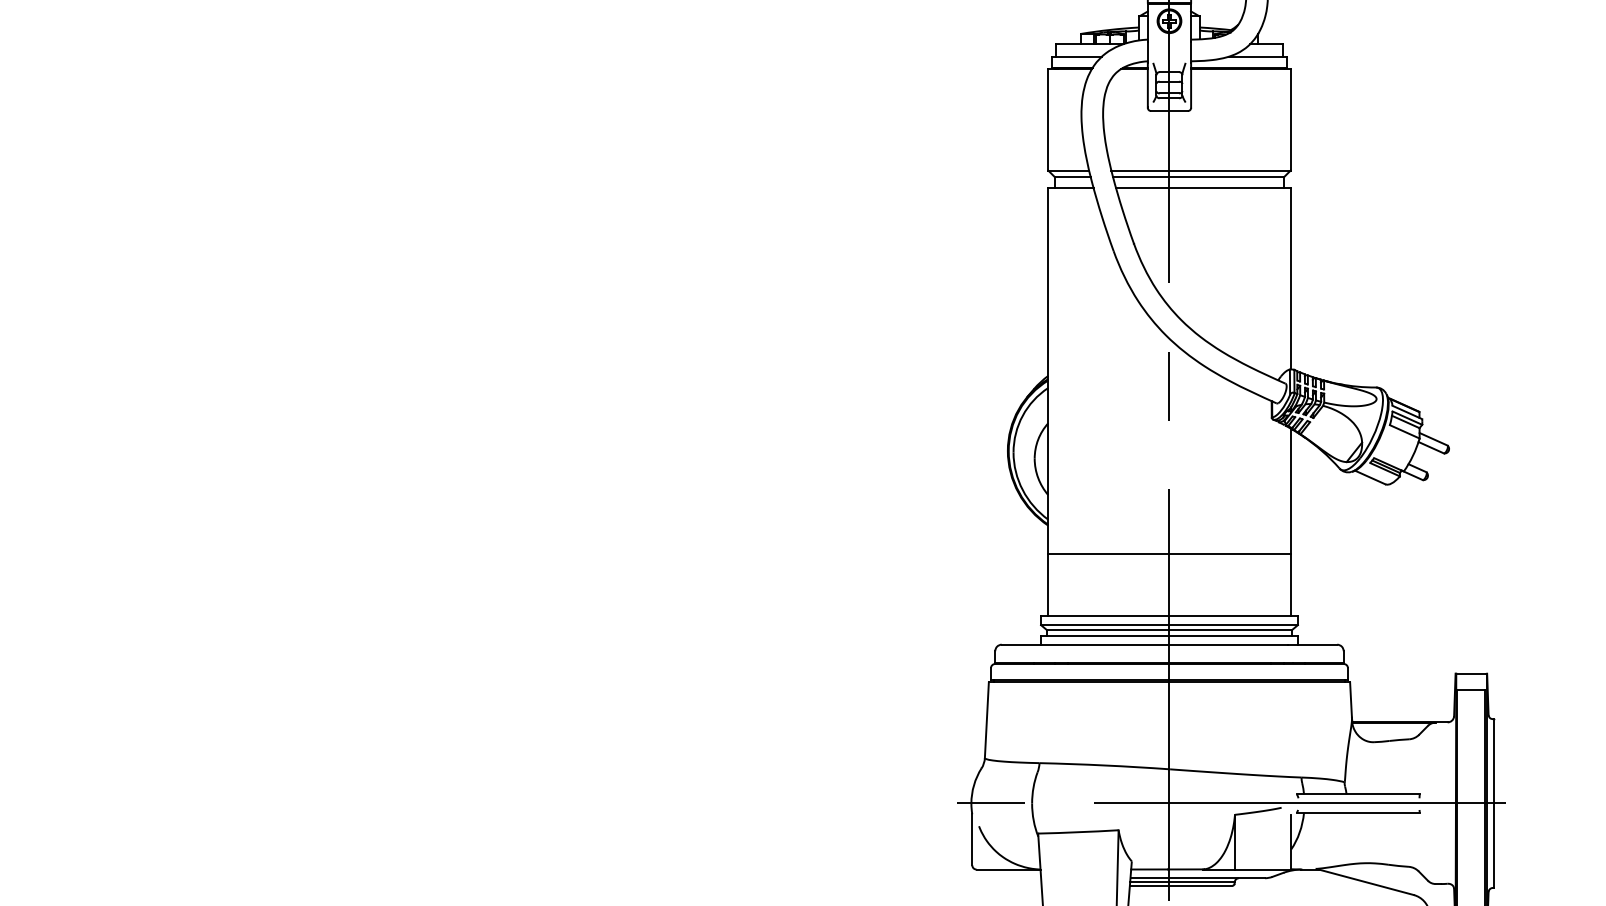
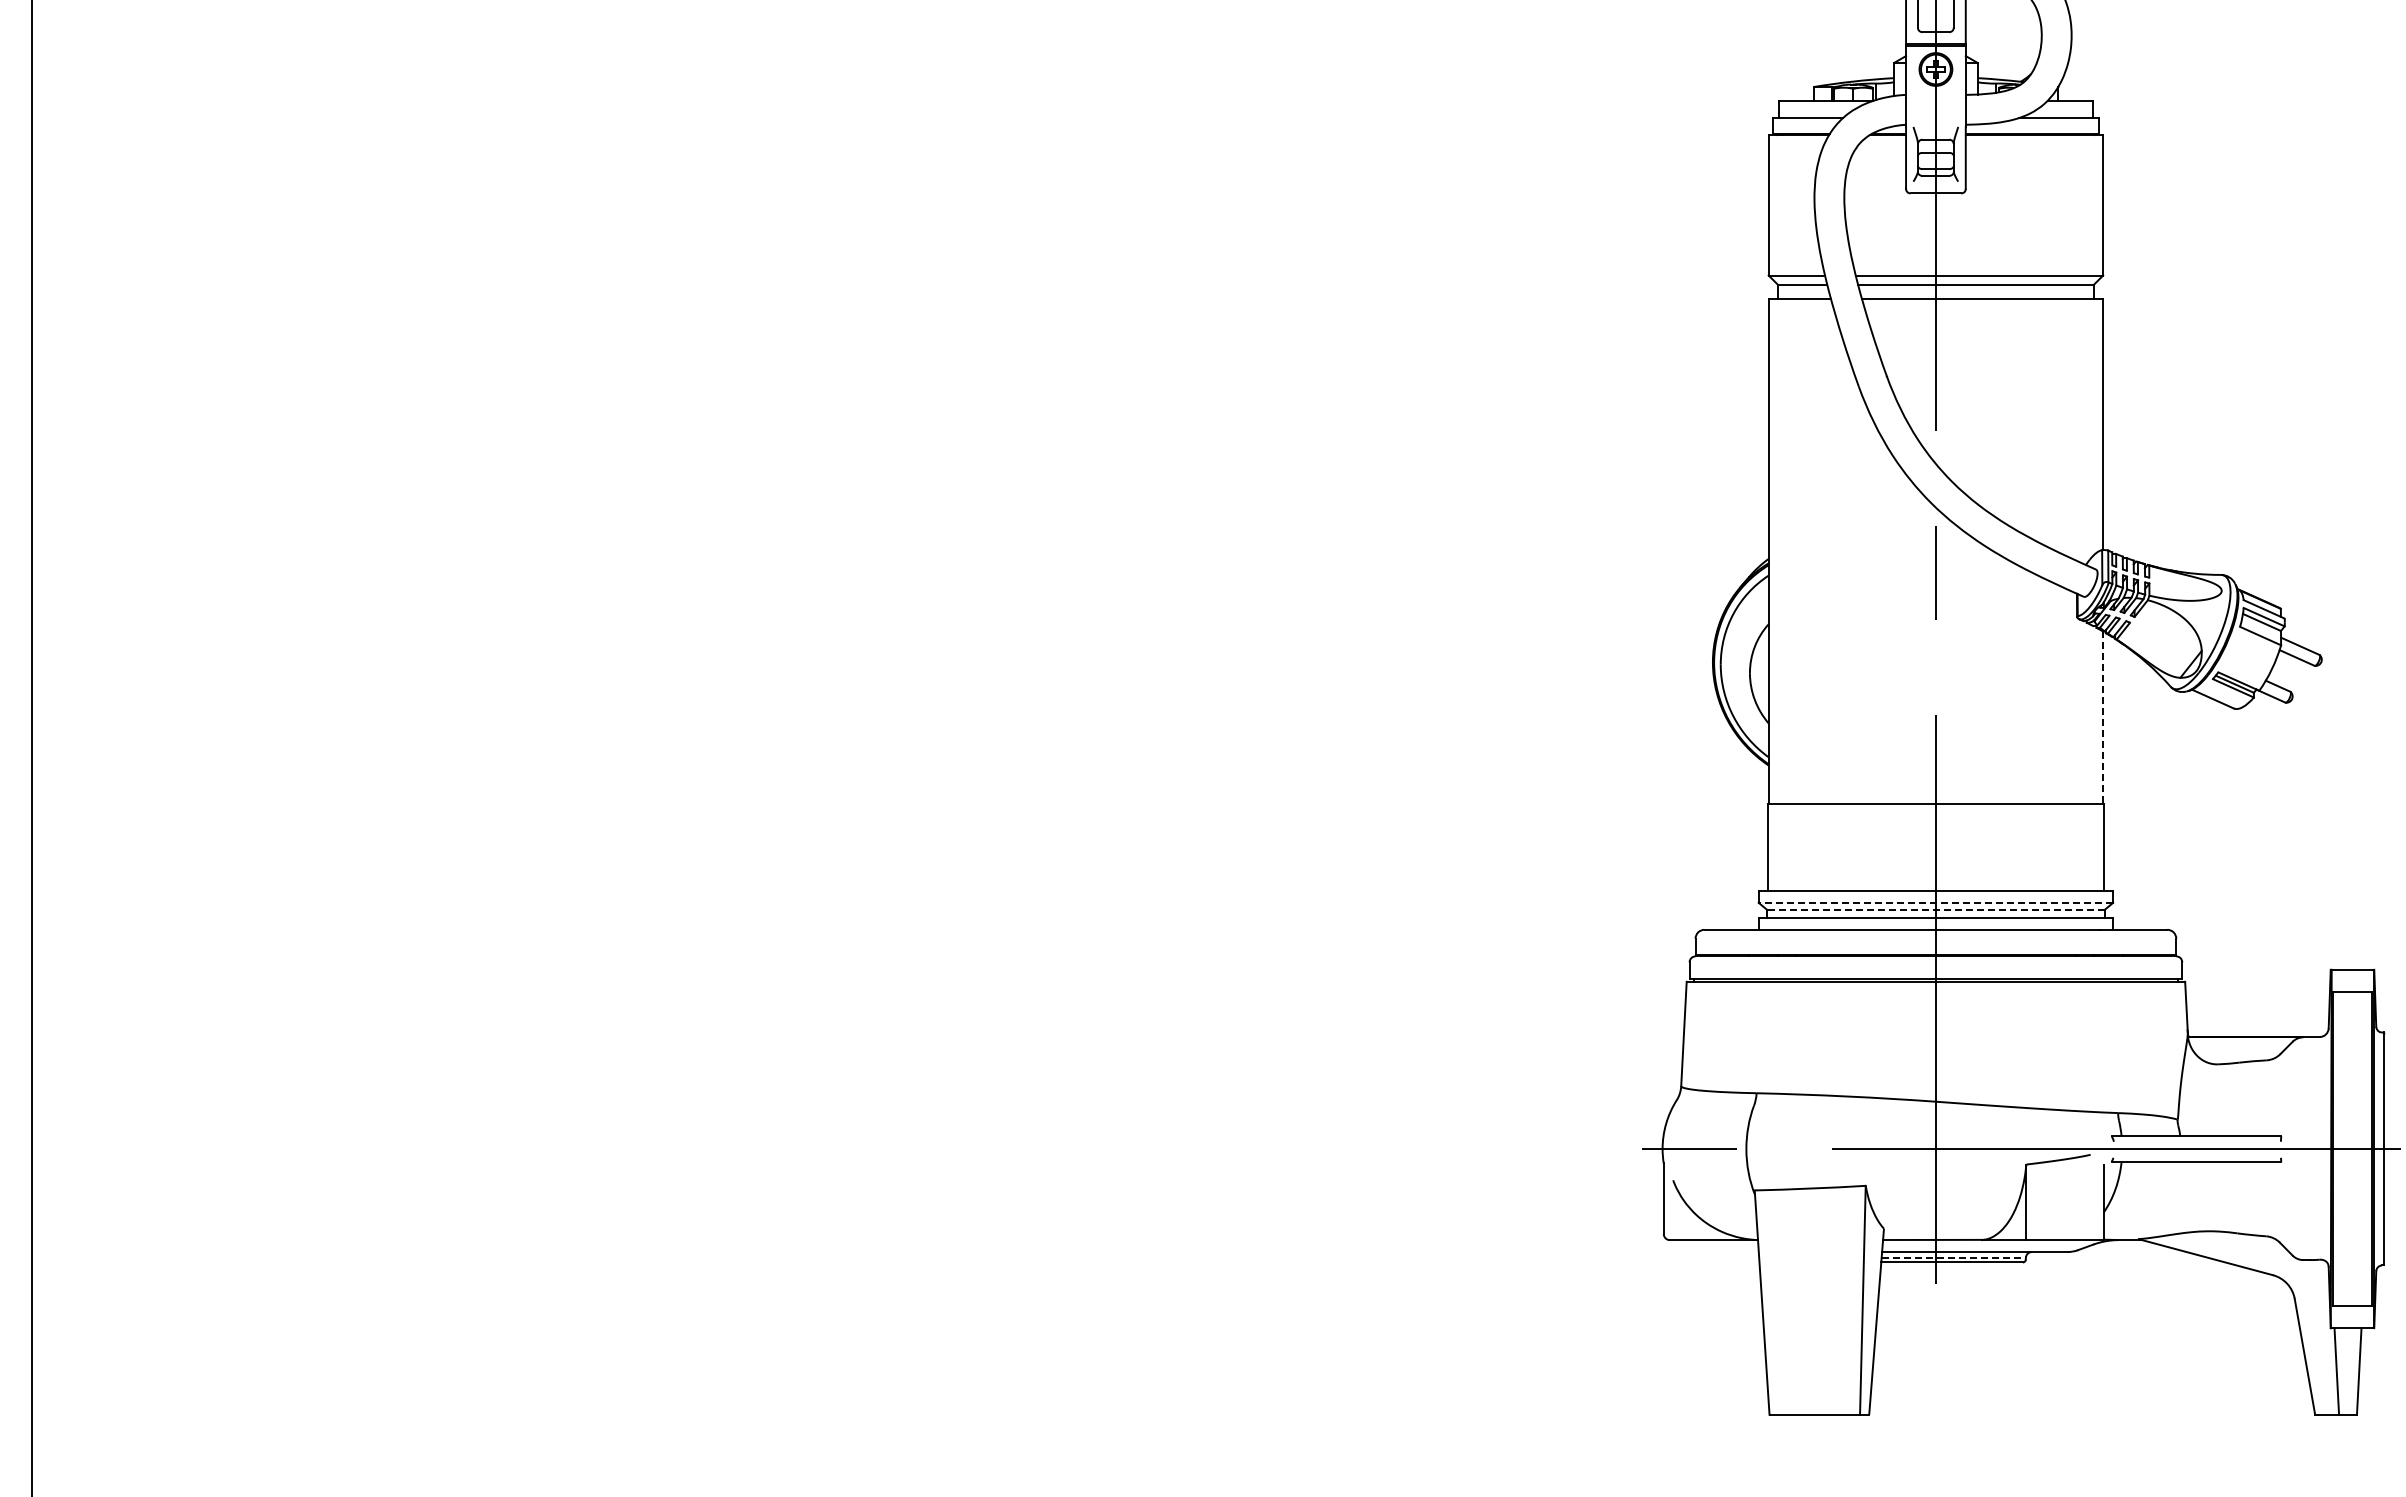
line: (1290, 491) -> (2103, 718), solid -> dashed
line: (1169, 624) -> (1935, 902), solid -> dashed
line: (1169, 629) -> (1935, 909), solid -> dashed
line: (1182, 882) -> (1954, 1257), solid -> dashed

